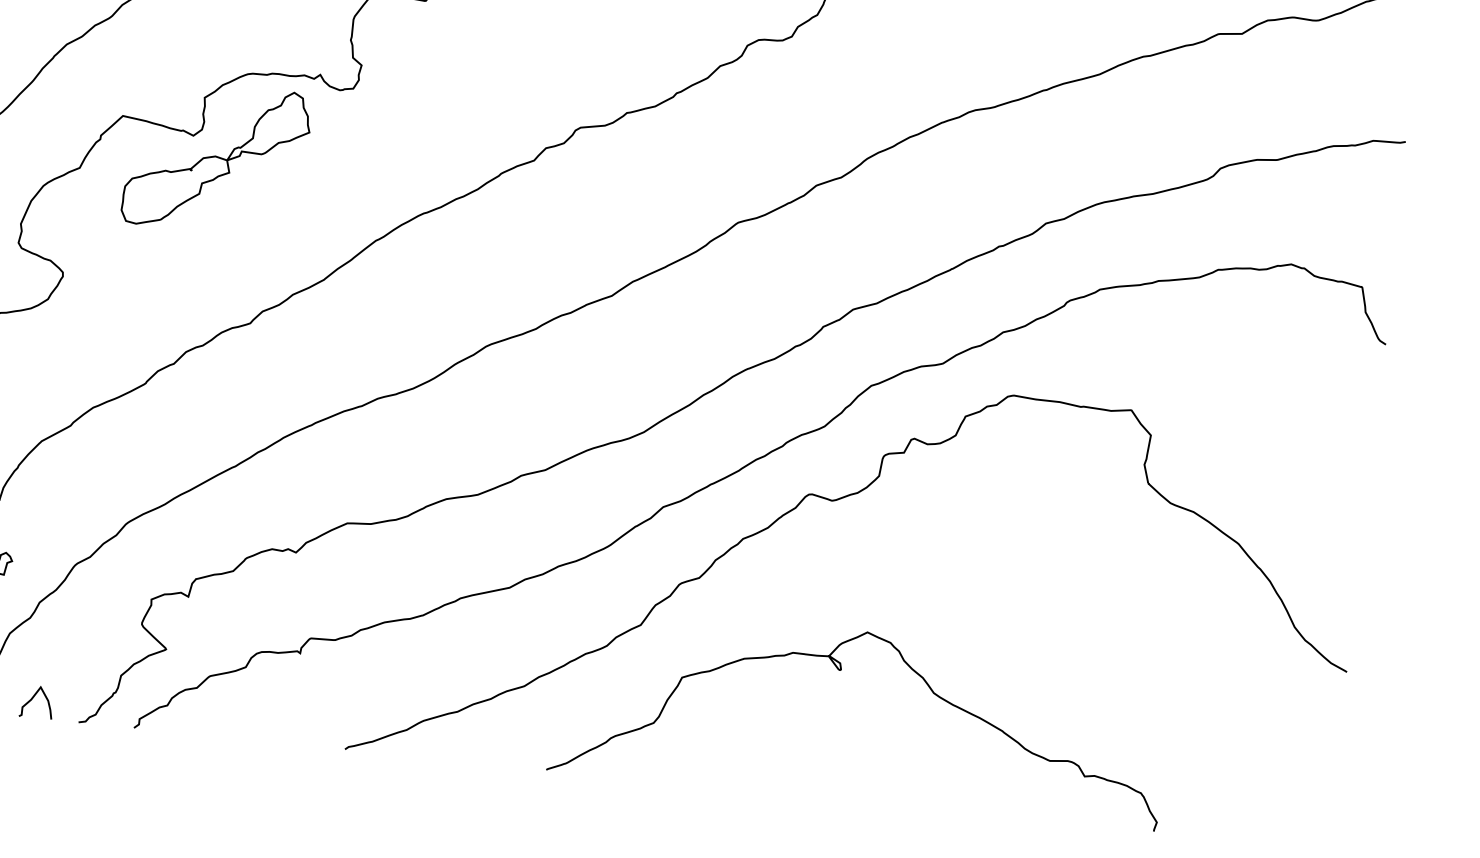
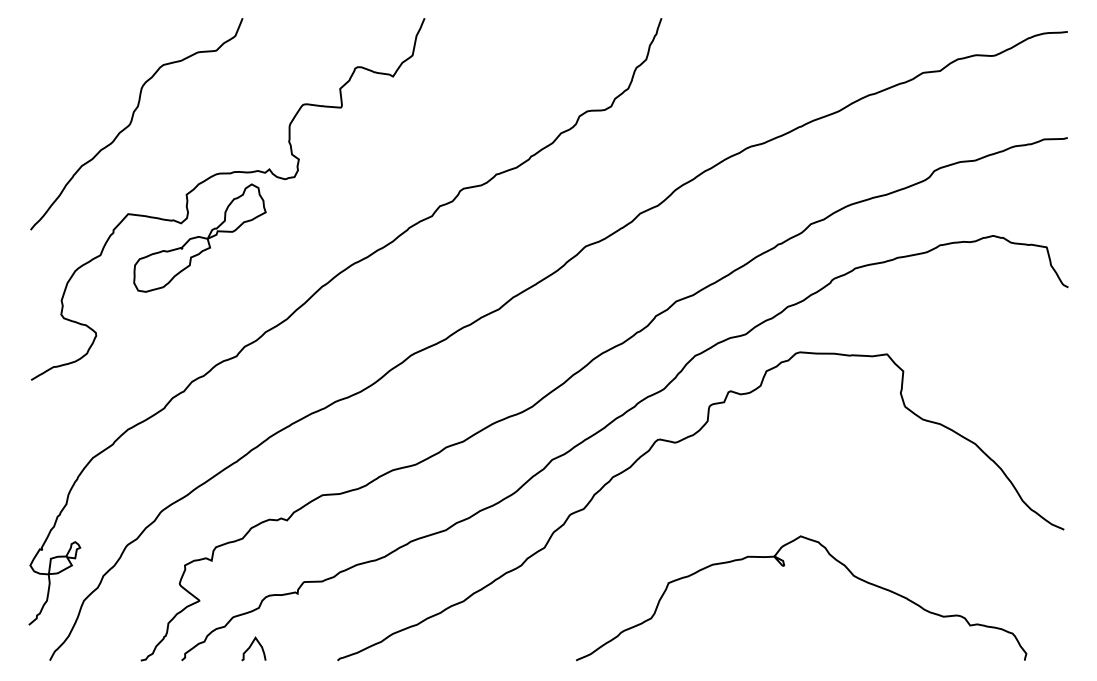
curve: (841, 671) -> (784, 566), moved
curve: (34, 698) -> (251, 646), moved

